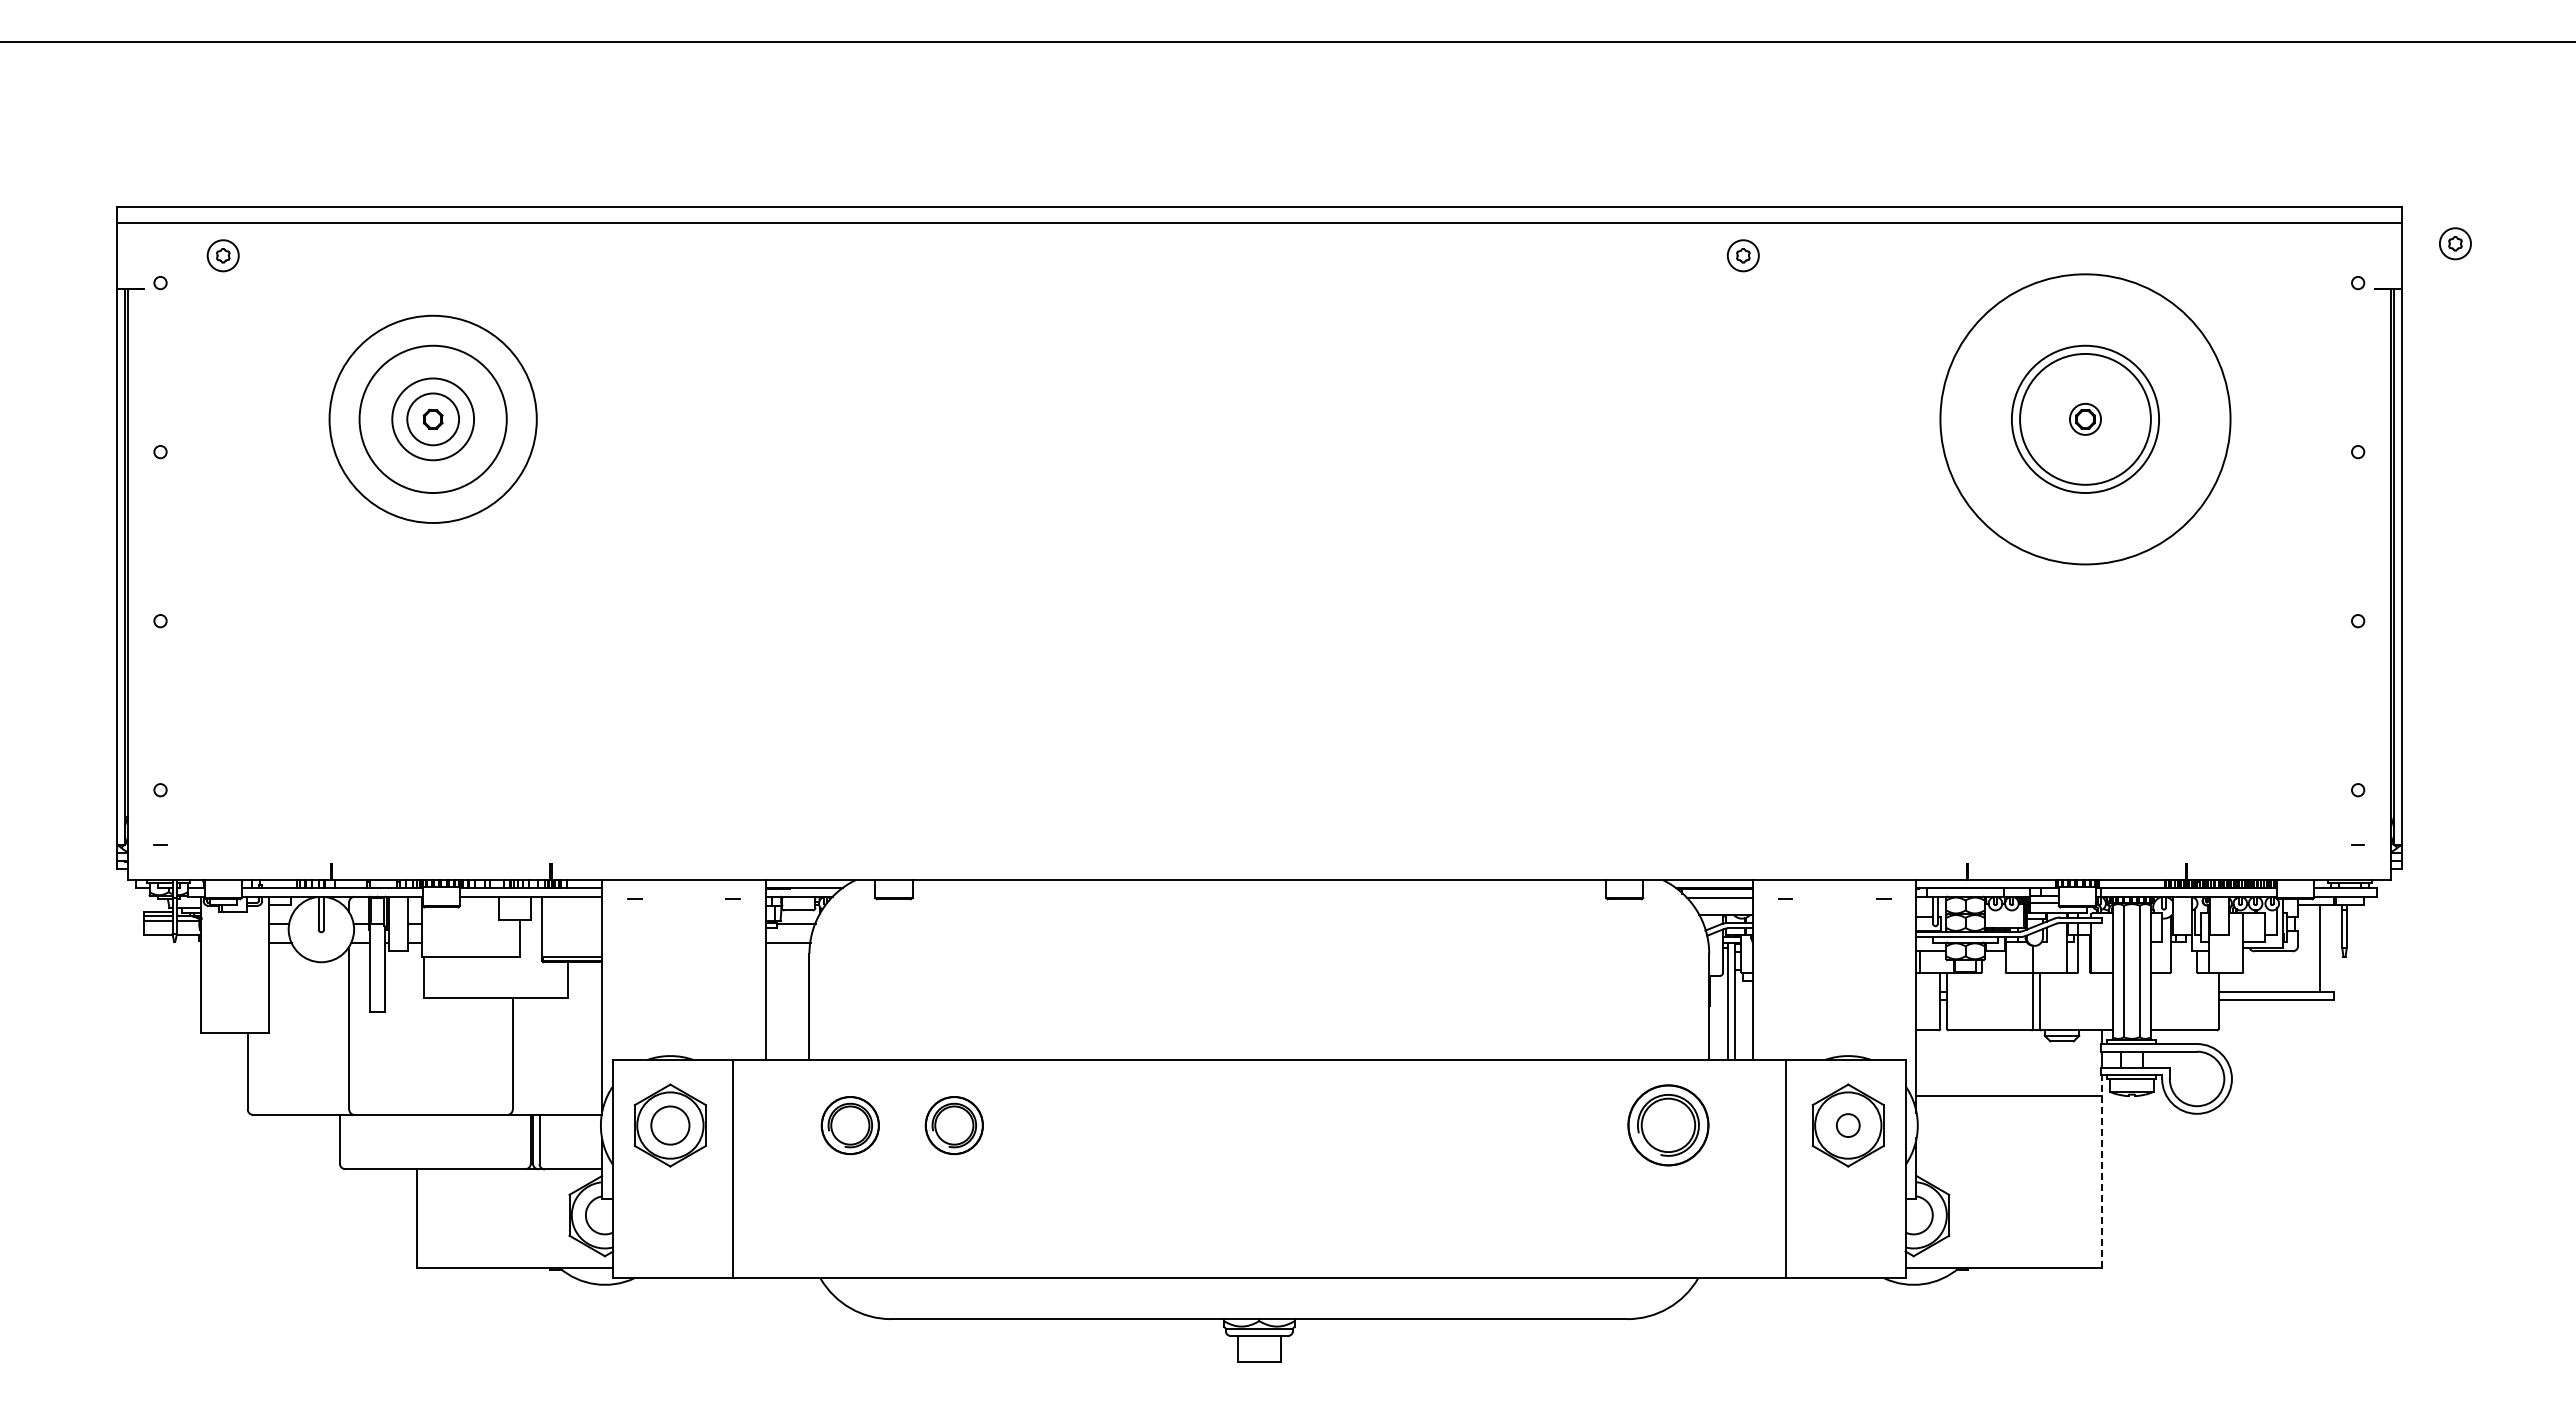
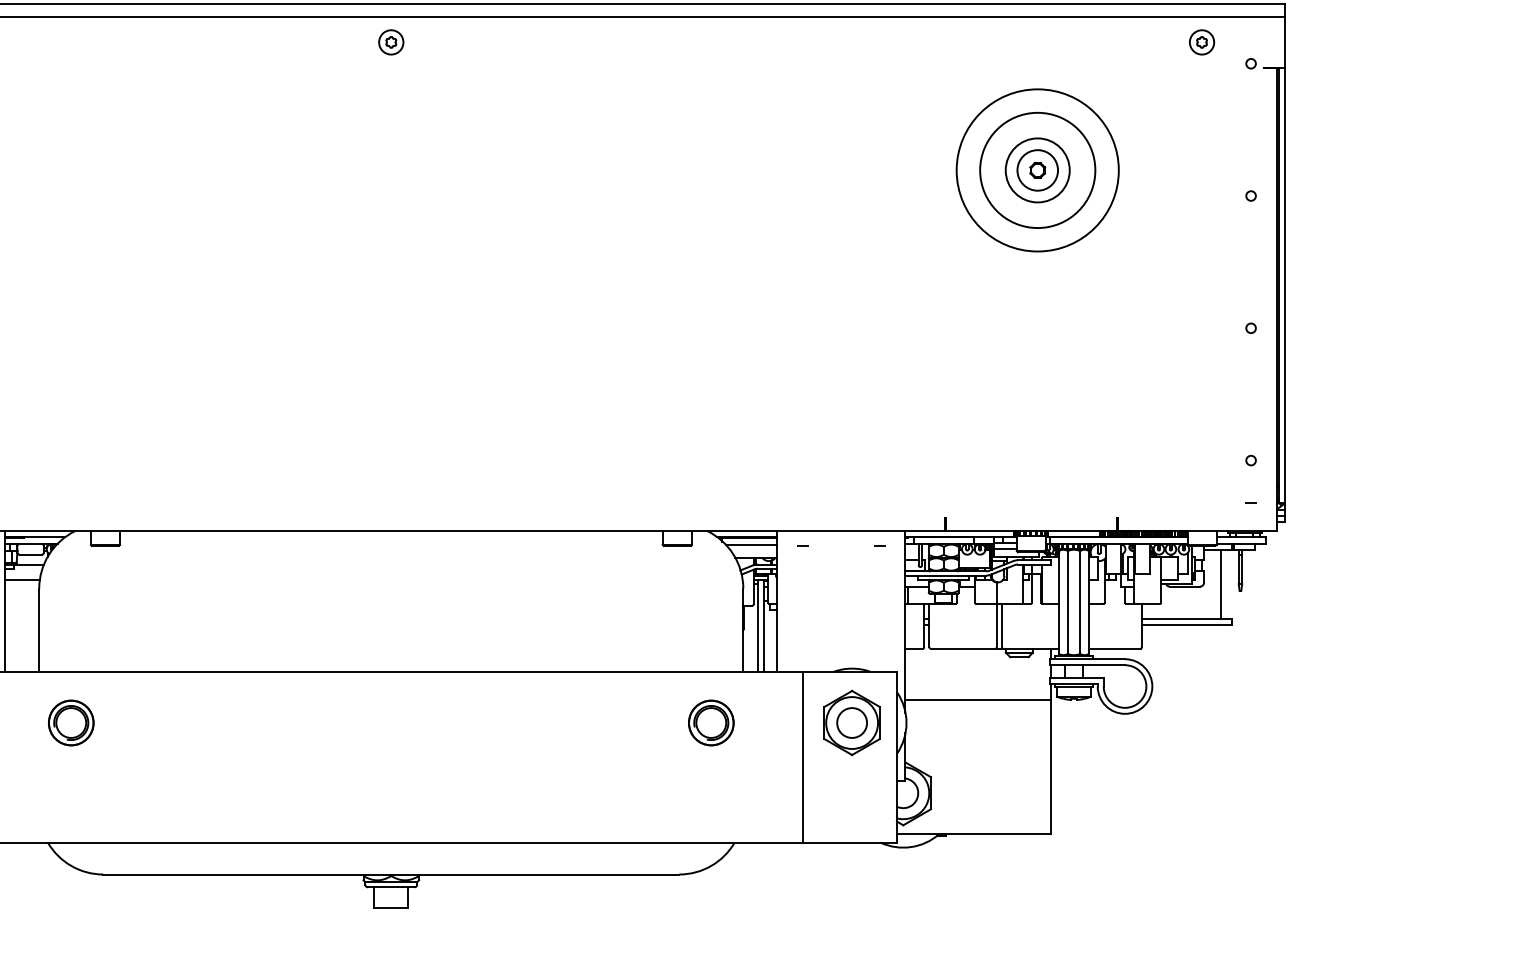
part: (2455, 243) -> (1202, 42), moved
part: (1742, 255) -> (390, 42), moved
circle: (2085, 419) -> (1037, 170), size x0.62
circle: (2085, 419) -> (1037, 170), size x0.71
circle: (2085, 419) -> (1037, 170), size x1.67
part: (953, 1125) -> (151, 722), removed
part: (1667, 1125) -> (710, 722), size x0.71
circle: (1848, 1125) -> (852, 722), size x1.67
line: (2101, 1171) -> (1050, 758), dashed -> solid

